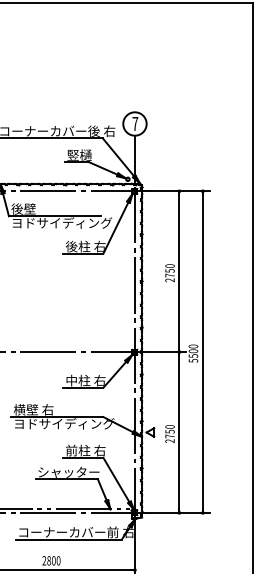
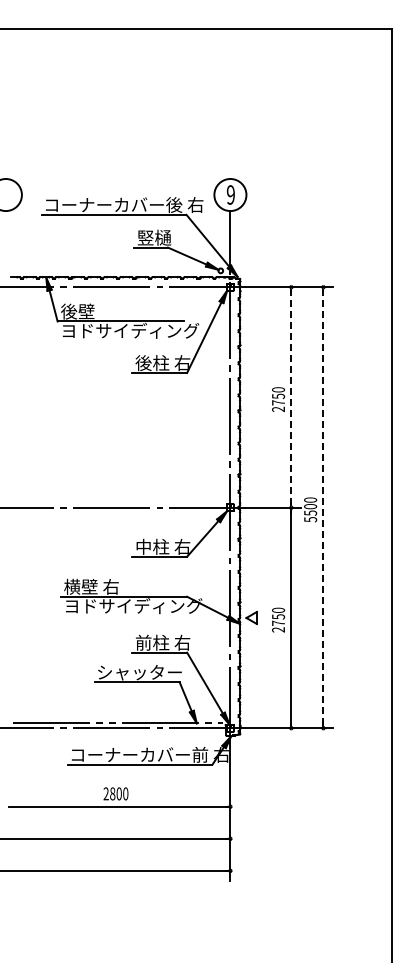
text: (135, 123) -> (230, 194), 7 -> 9
line: (179, 270) -> (291, 396), solid -> dashed
line: (202, 351) -> (323, 507), solid -> dashed

